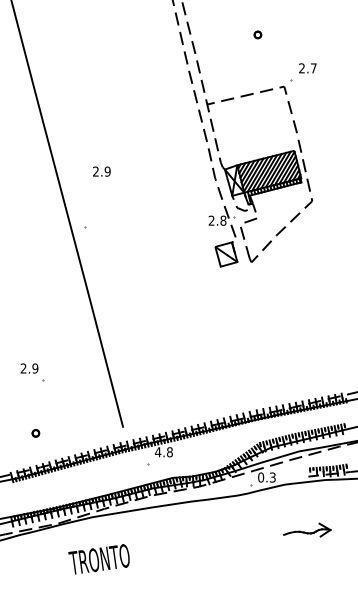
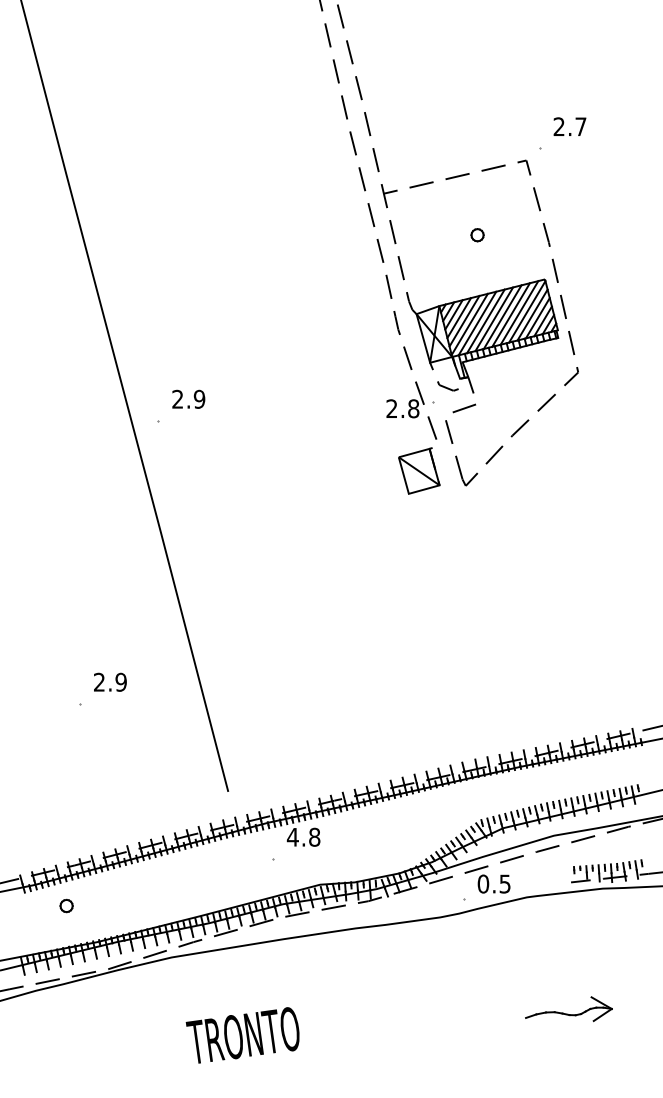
part: (257, 34) -> (476, 234), moved
text: (101, 171) -> (188, 399), moved
text: (29, 368) -> (110, 682), moved
part: (35, 433) -> (65, 906), moved
text: (272, 476) -> (504, 882), 0.3 -> 0.5
part: (307, 529) -> (569, 1007), moved
text: (98, 559) -> (241, 1035), moved

